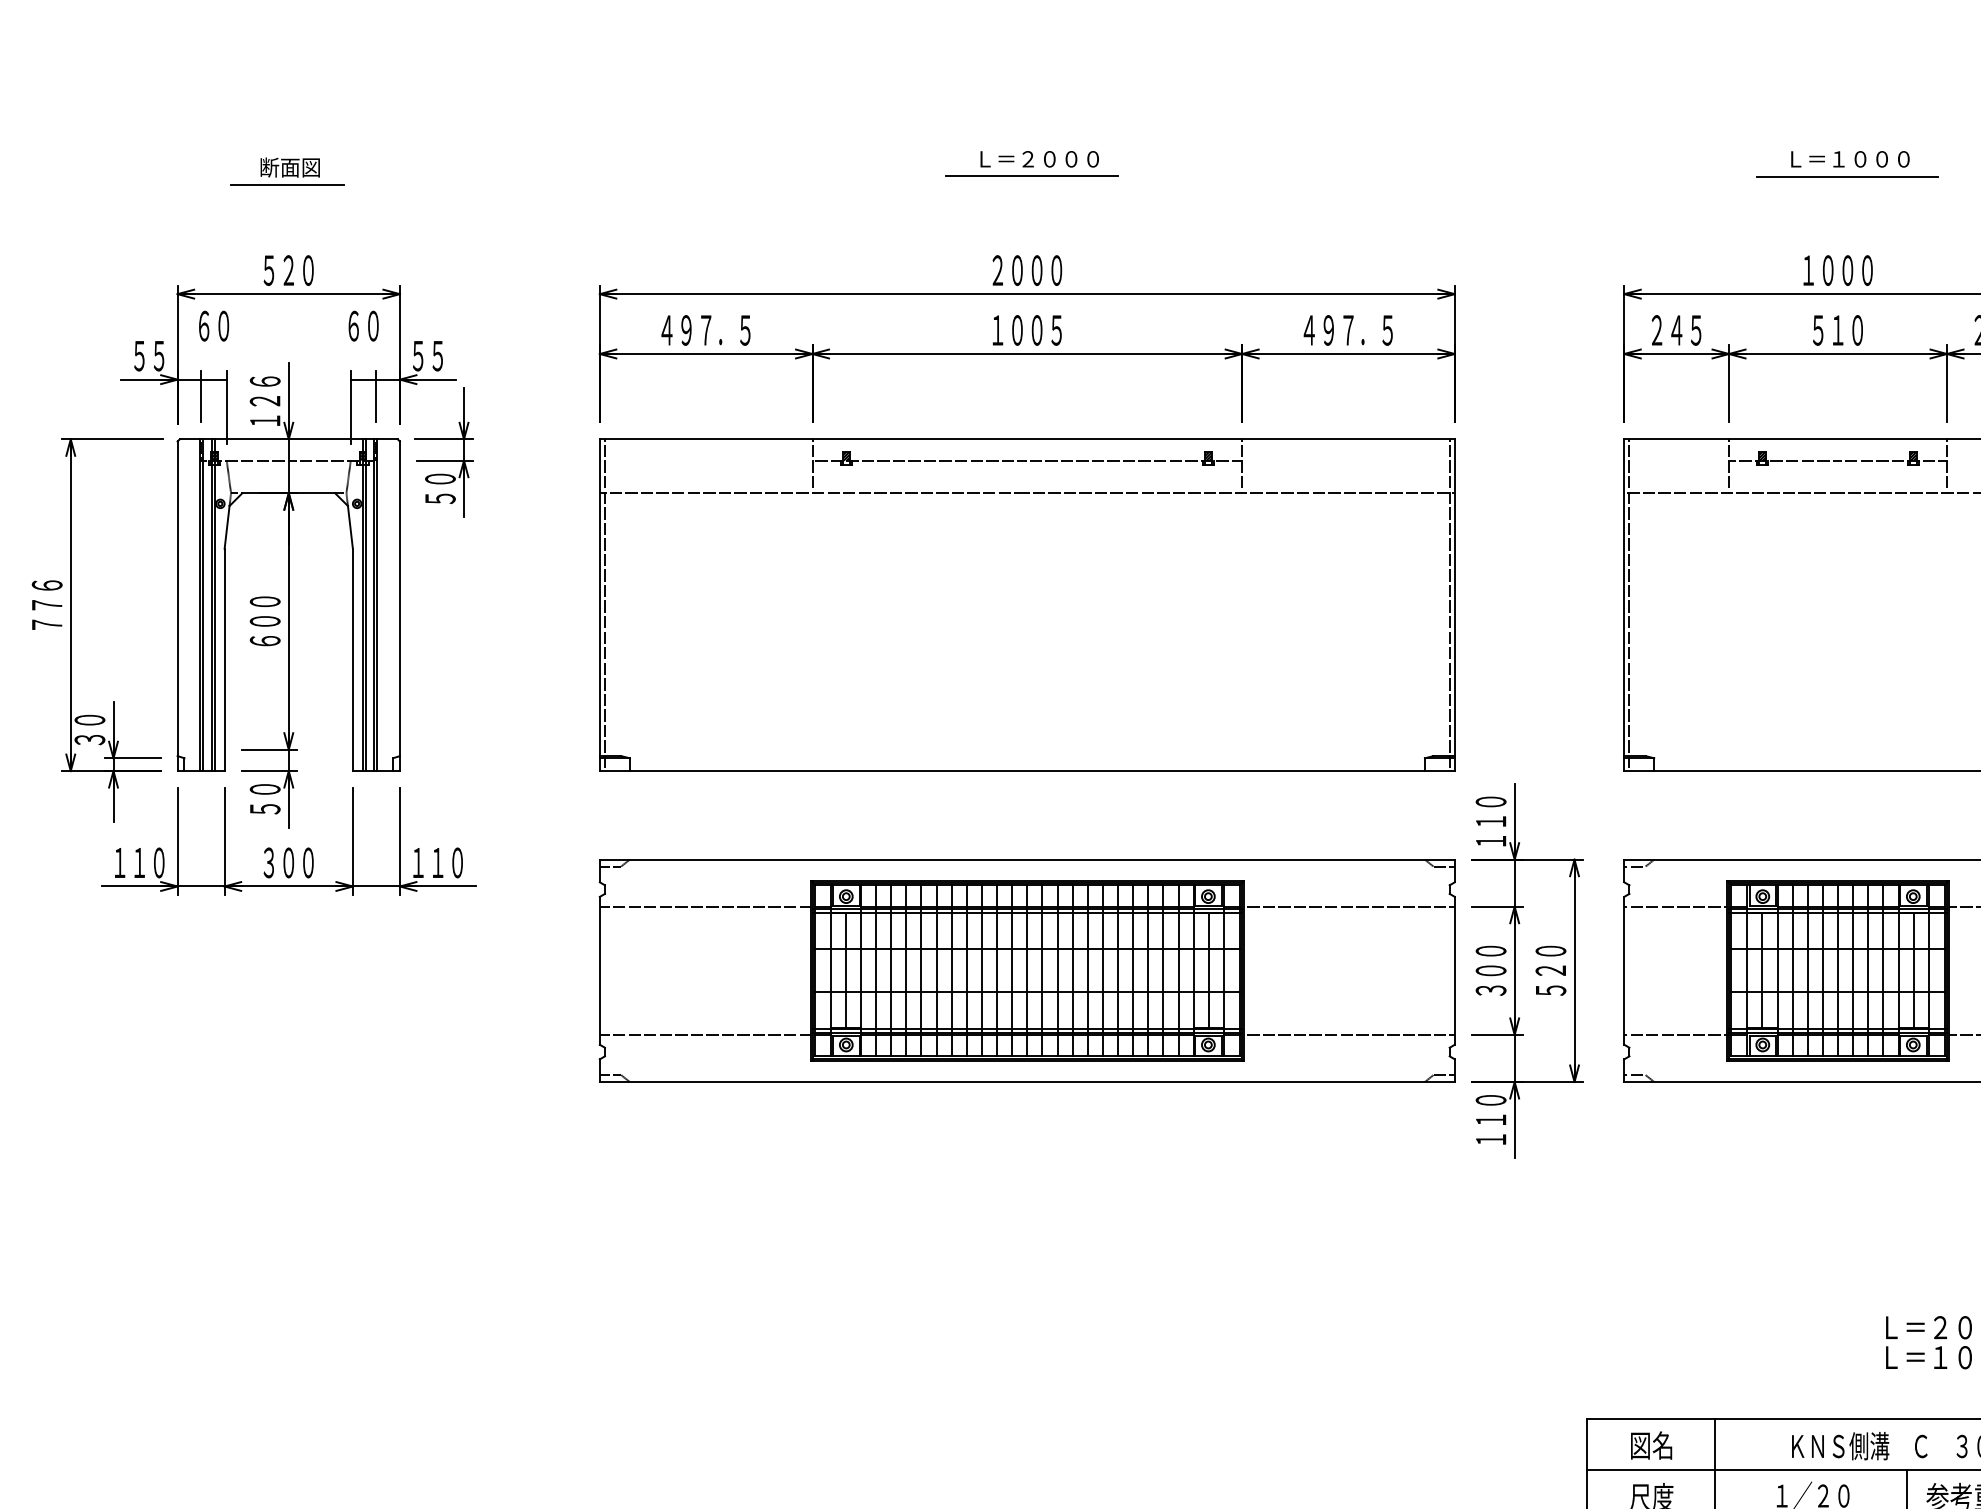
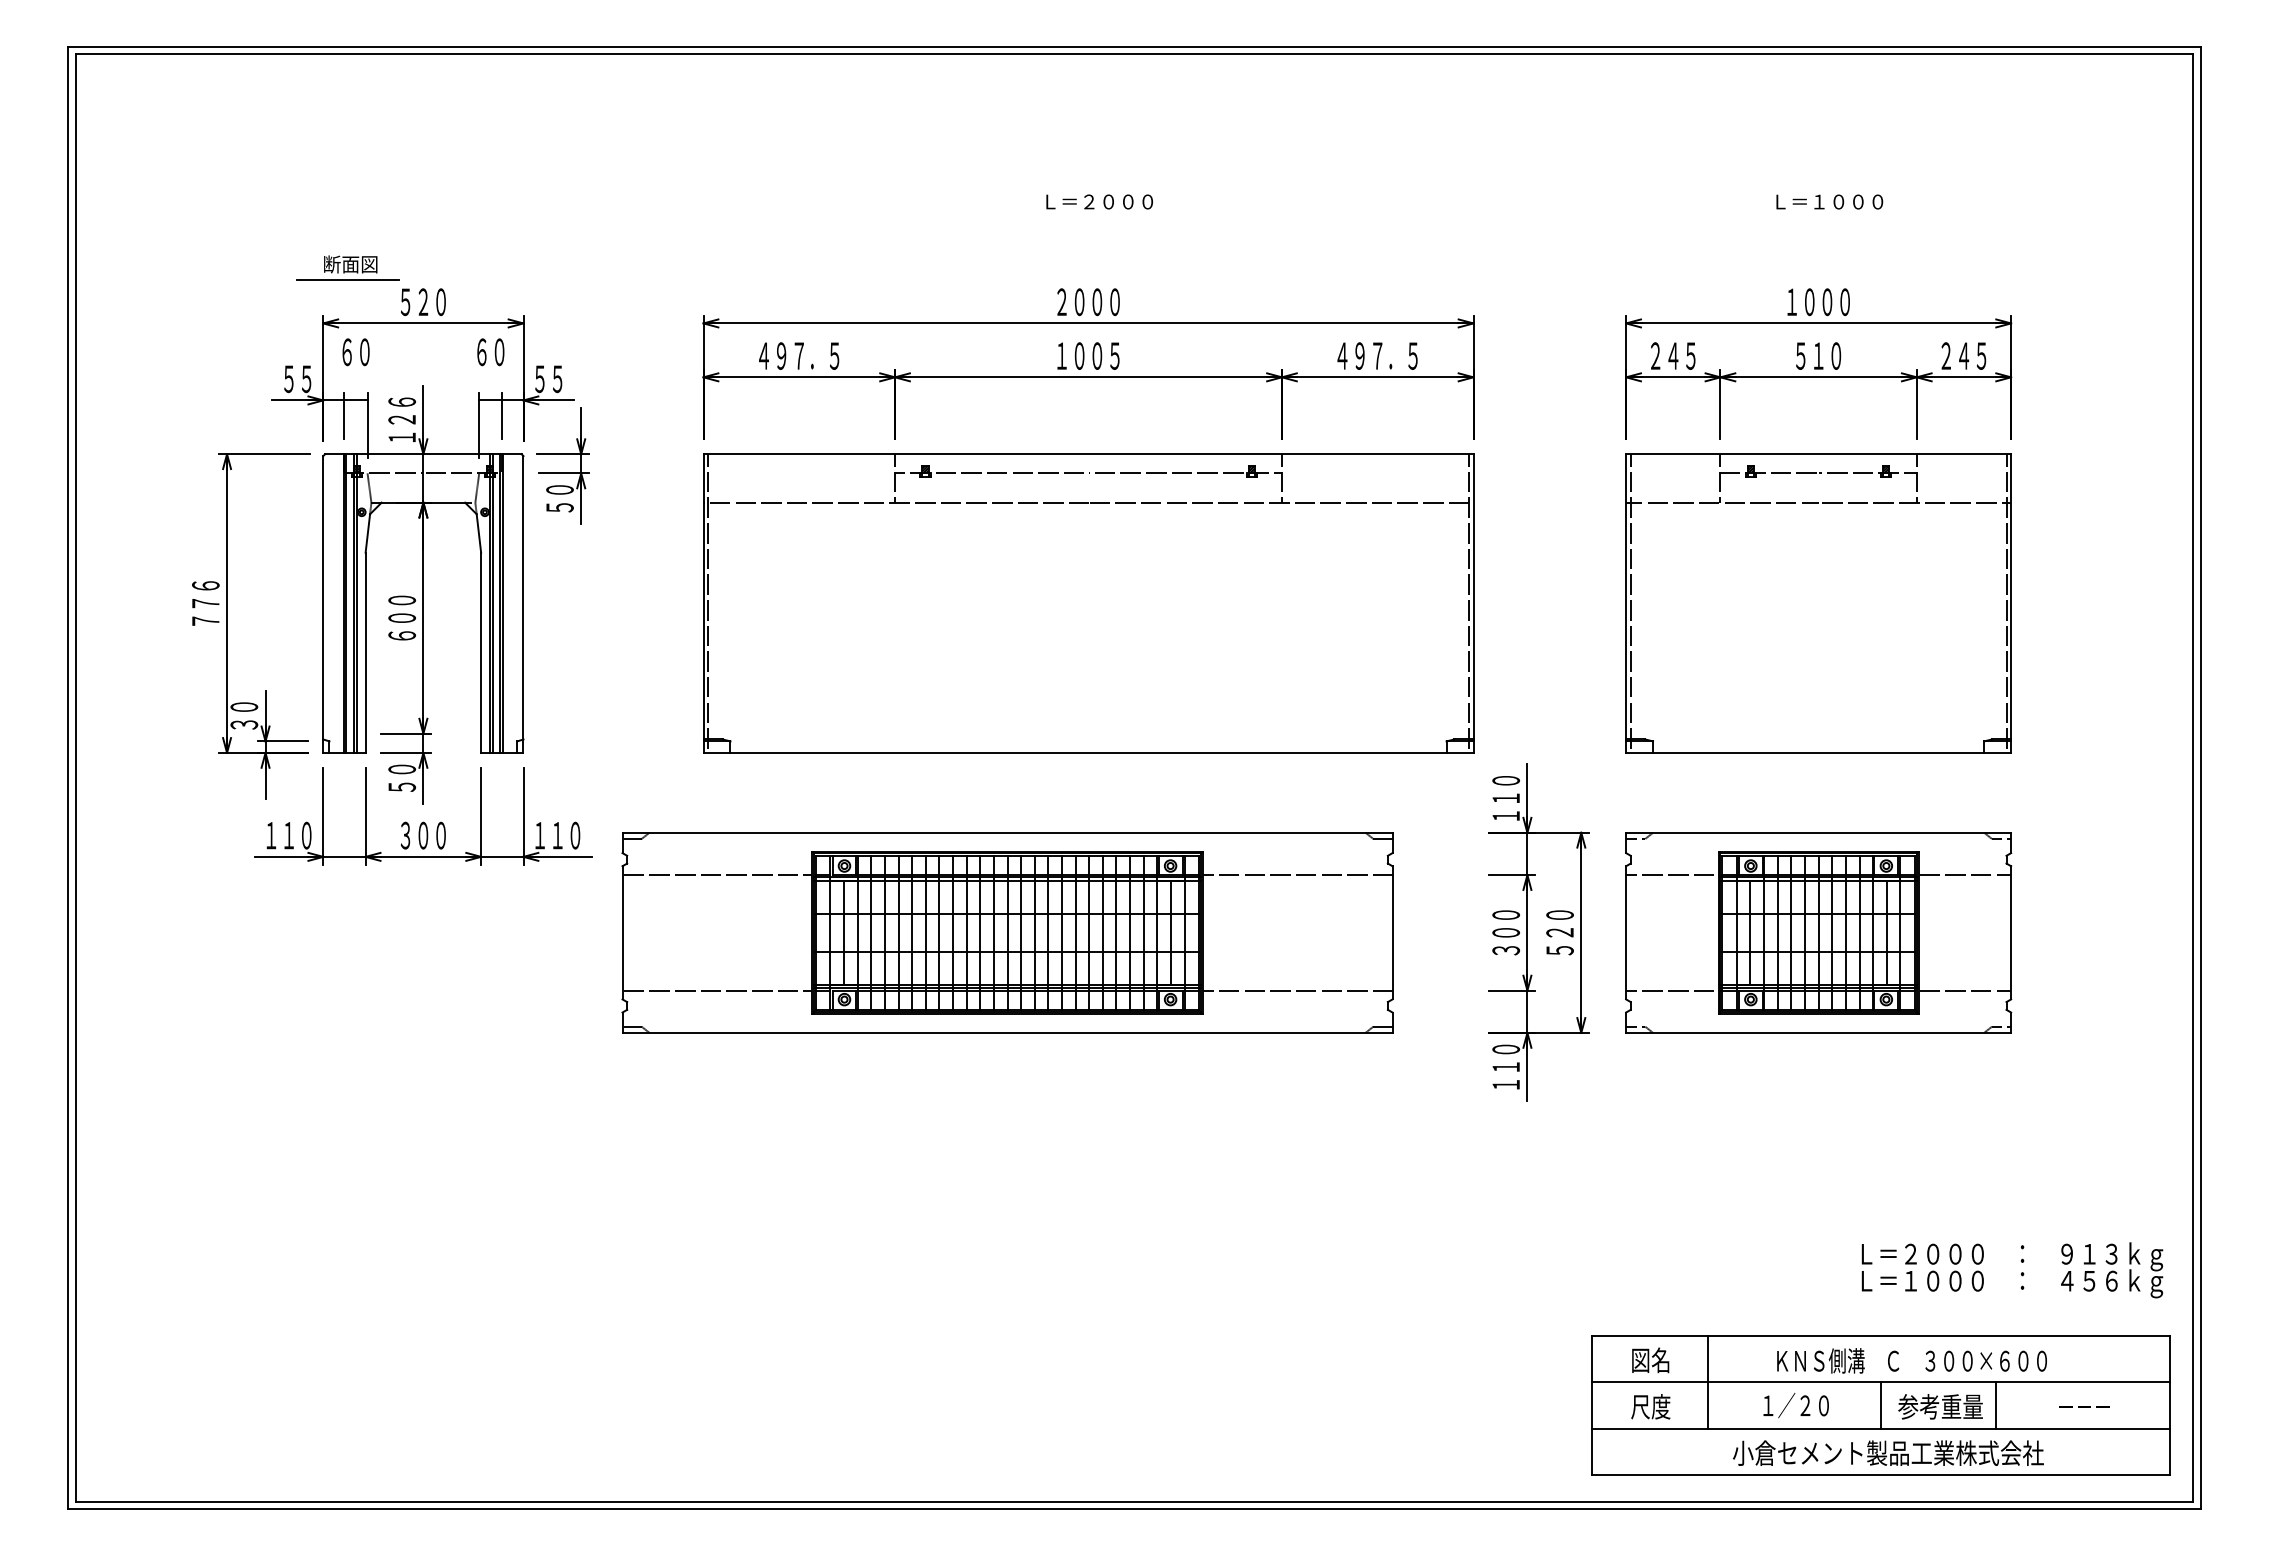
part: (286, 170) -> (347, 267), moved
line: (1031, 176) -> (1092, 217), removed
line: (1846, 176) -> (1826, 217), removed
part: (1027, 970) -> (1007, 932), moved

